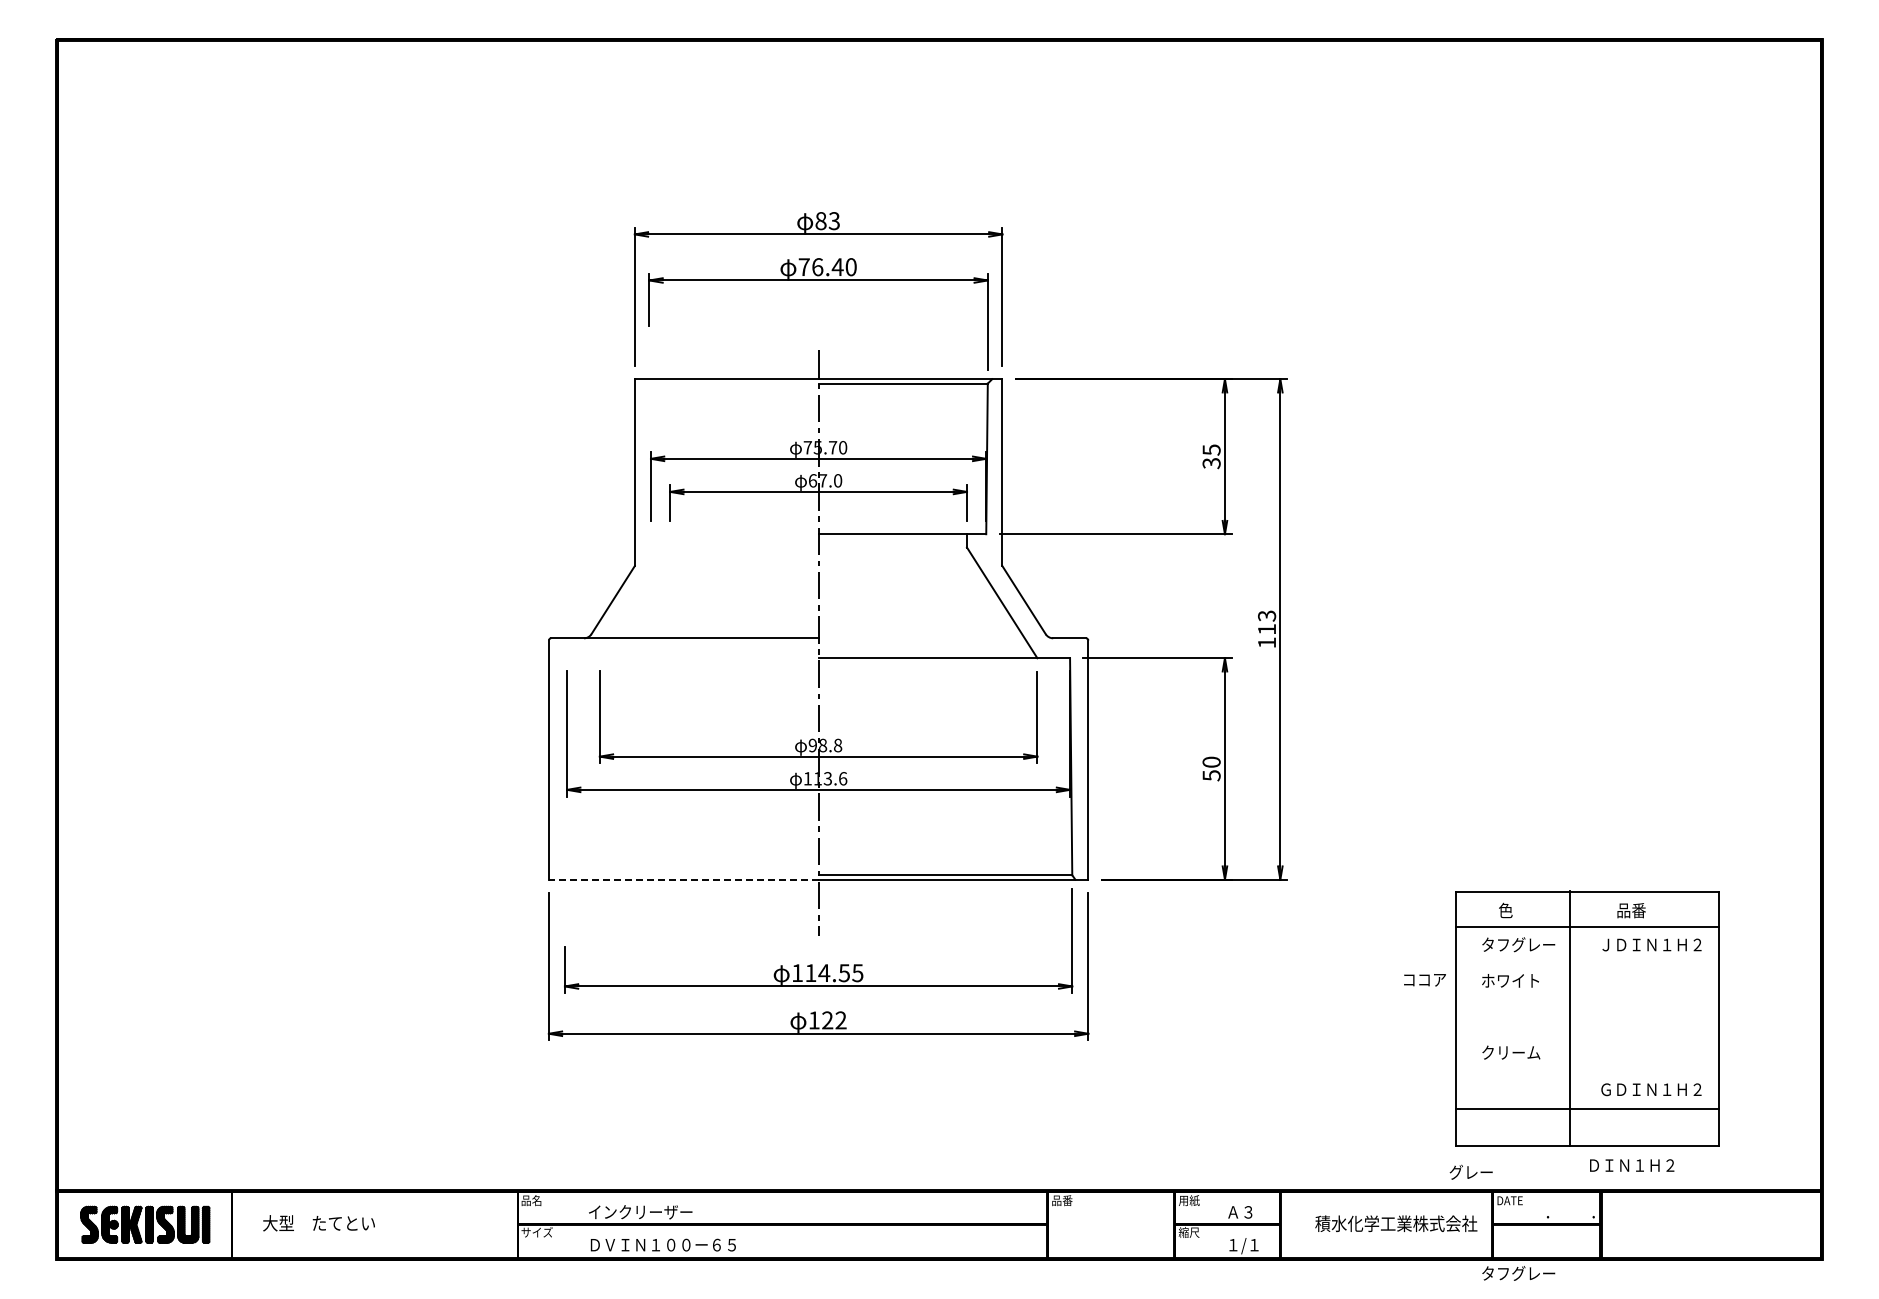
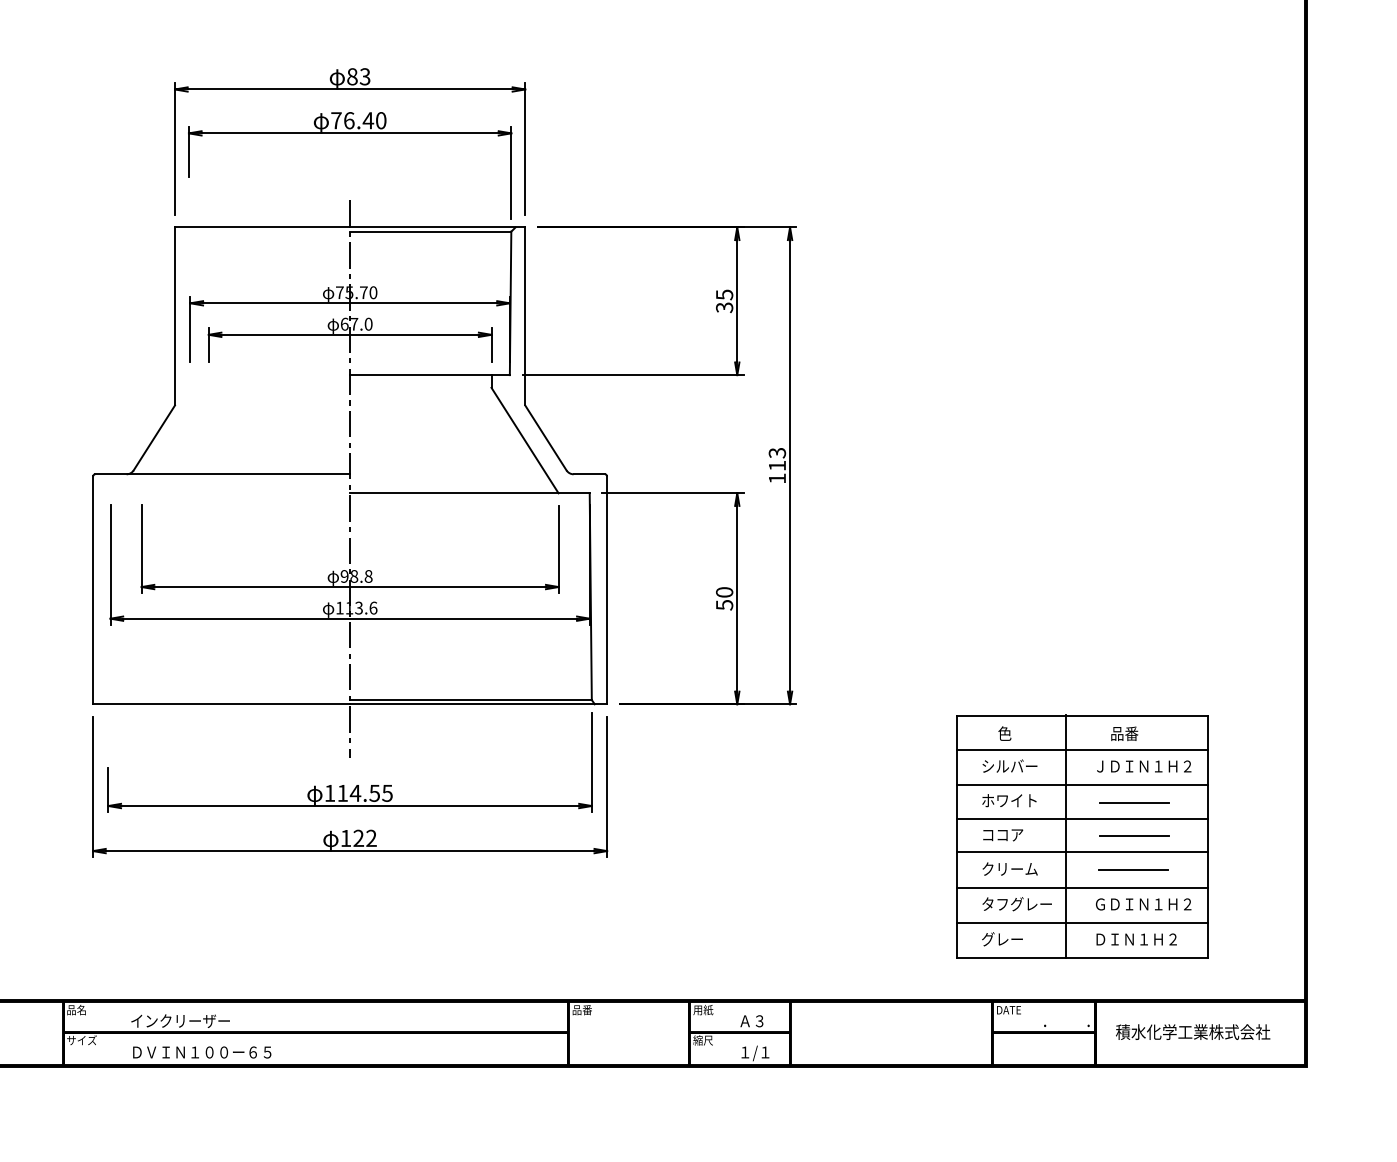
line: (683, 879) -> (221, 704), dashed -> solid
text: (1518, 944) -> (1016, 766), タフグレー -> シルバー
line: (1587, 964) -> (1082, 785), added
text: (1424, 980) -> (1002, 835), moved
line: (1641, 982) -> (1134, 802), added
line: (1587, 1000) -> (1082, 819), added
line: (1641, 1017) -> (1134, 835), added
line: (1587, 1035) -> (1082, 852), added
line: (1640, 1053) -> (1133, 869), added
line: (1587, 1072) -> (1082, 888), added
text: (1632, 1165) -> (1137, 939), moved
text: (1470, 1171) -> (1001, 938), moved
text: (1396, 1223) -> (1193, 1031), moved
text: (1518, 1273) -> (1016, 904), moved

